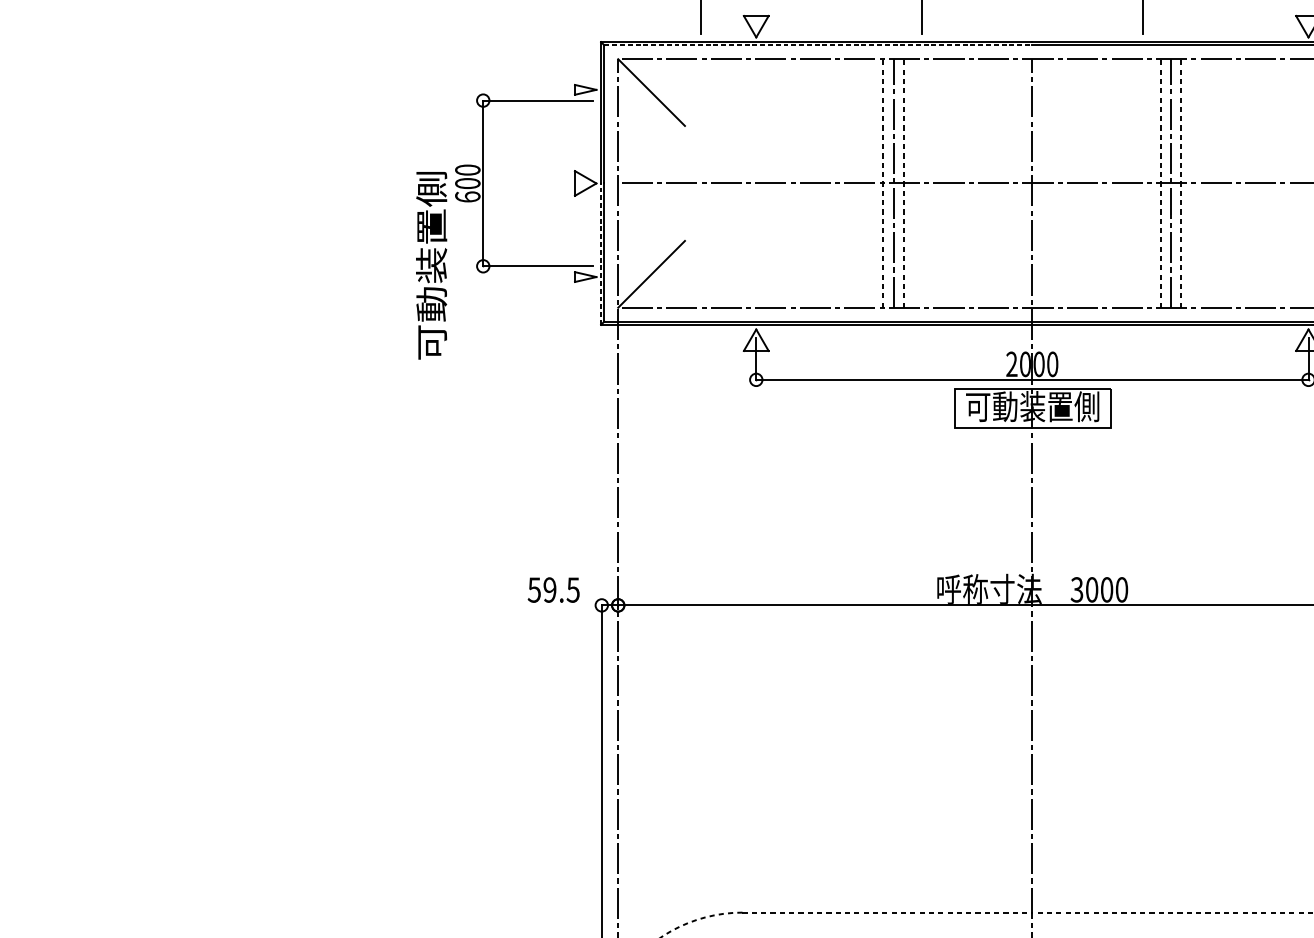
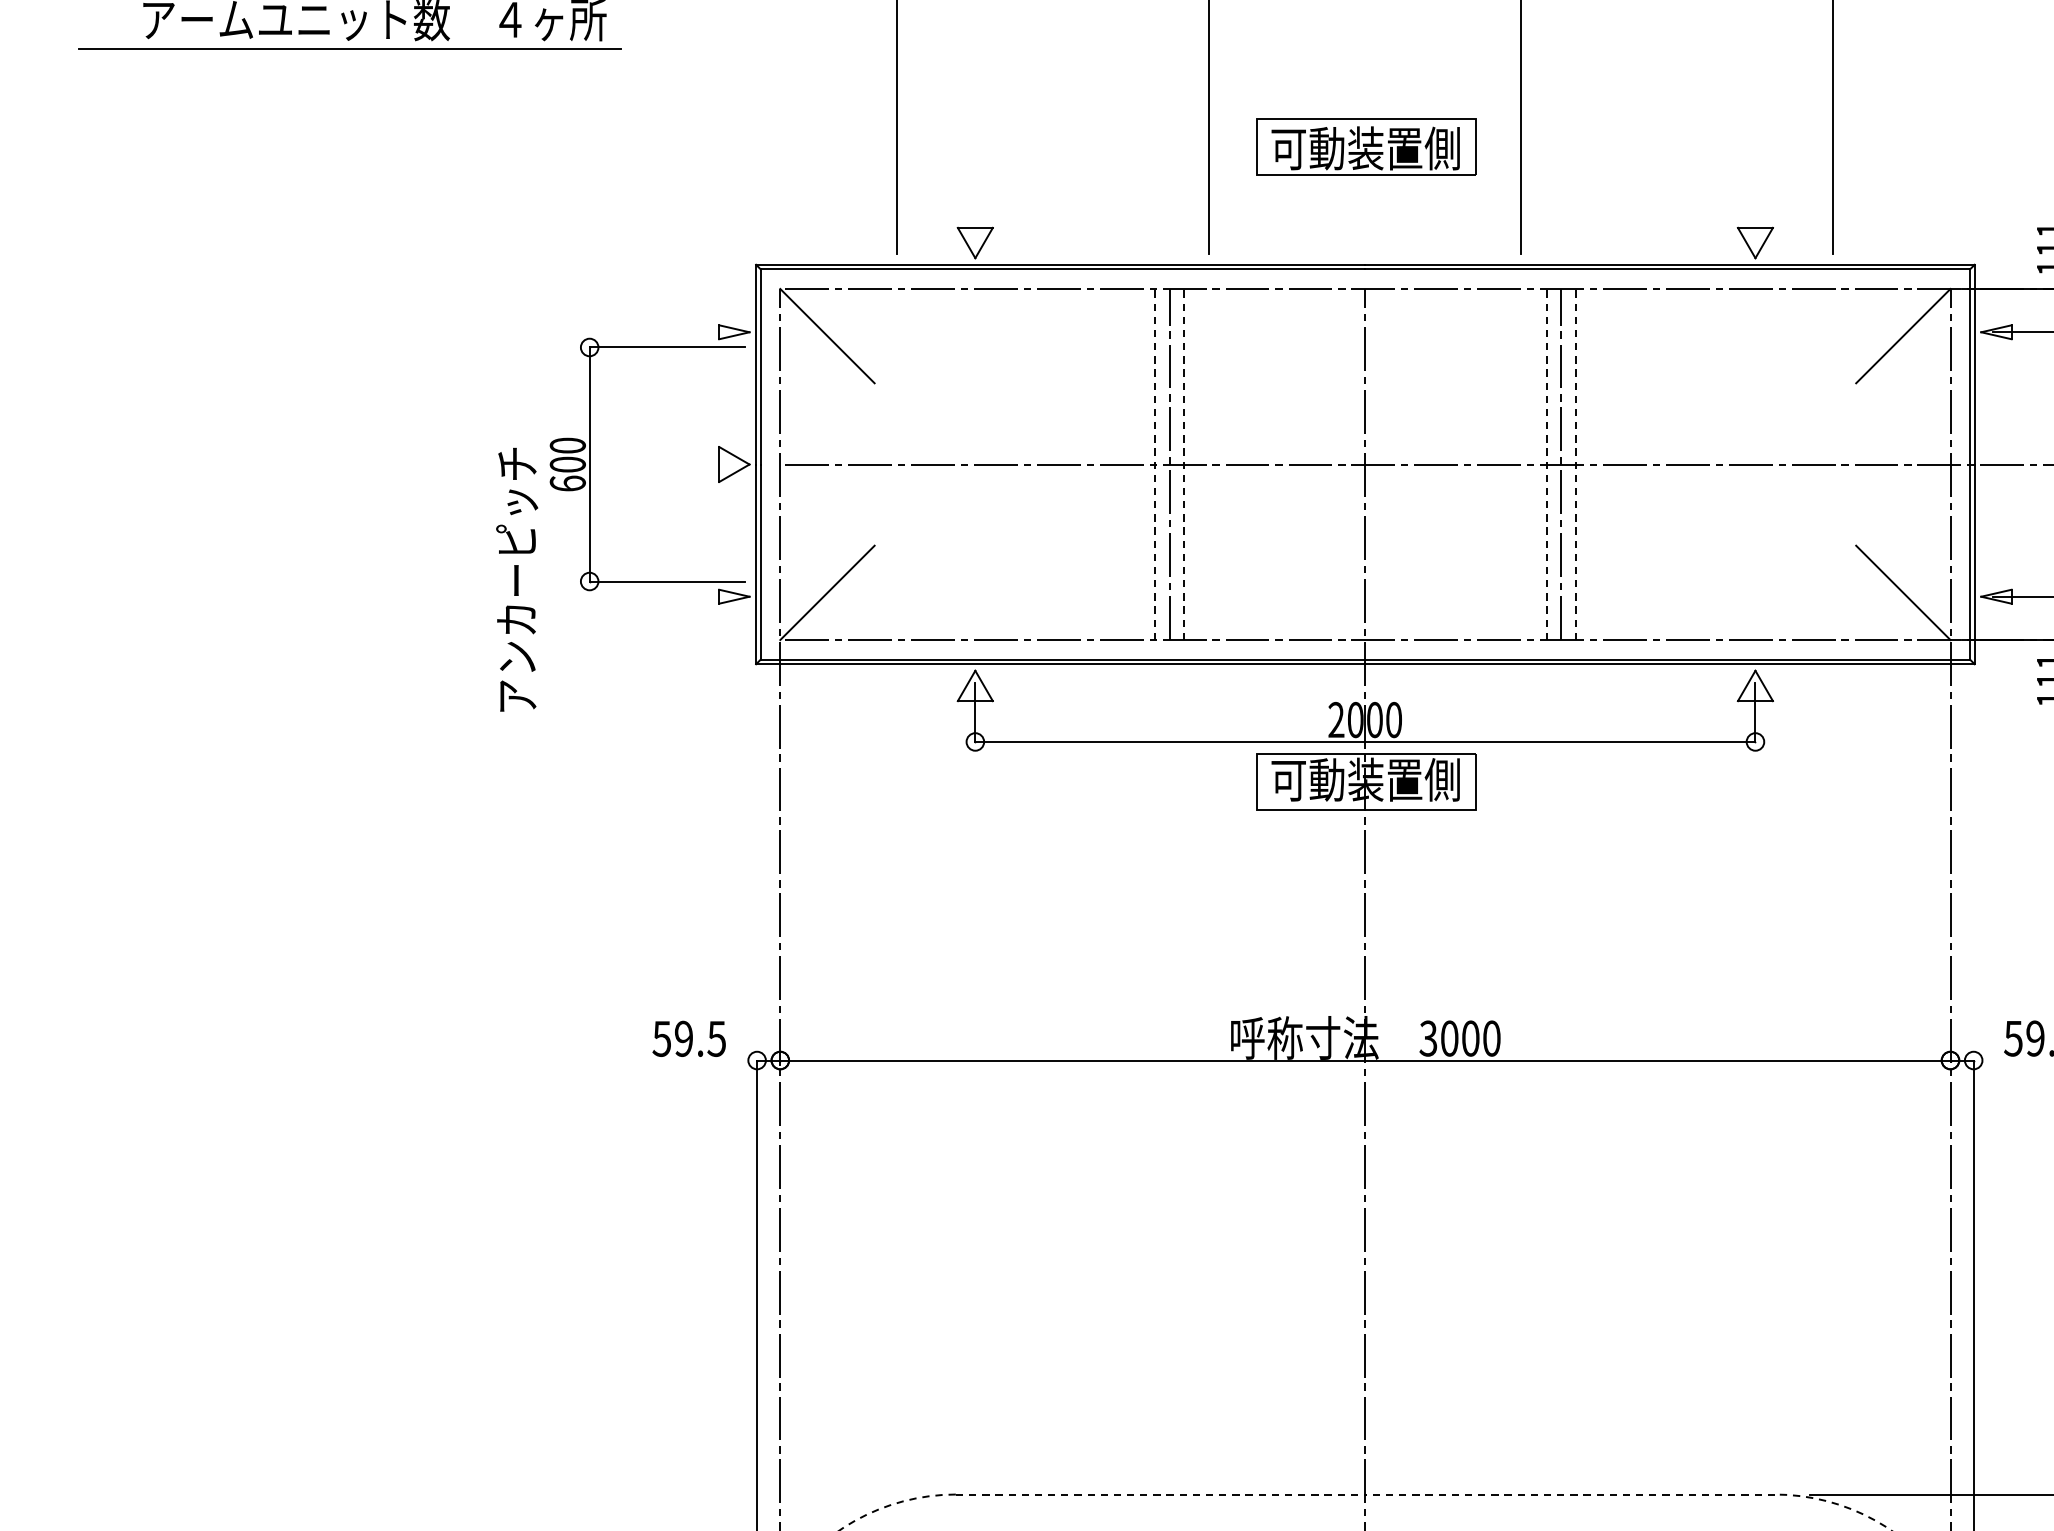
line: (818, 45) -> (1063, 269), dashed -> solid
line: (601, 254) -> (756, 564), dashed -> solid
text: (431, 265) -> (516, 580), 可動装置側 -> アンカーピッチ

